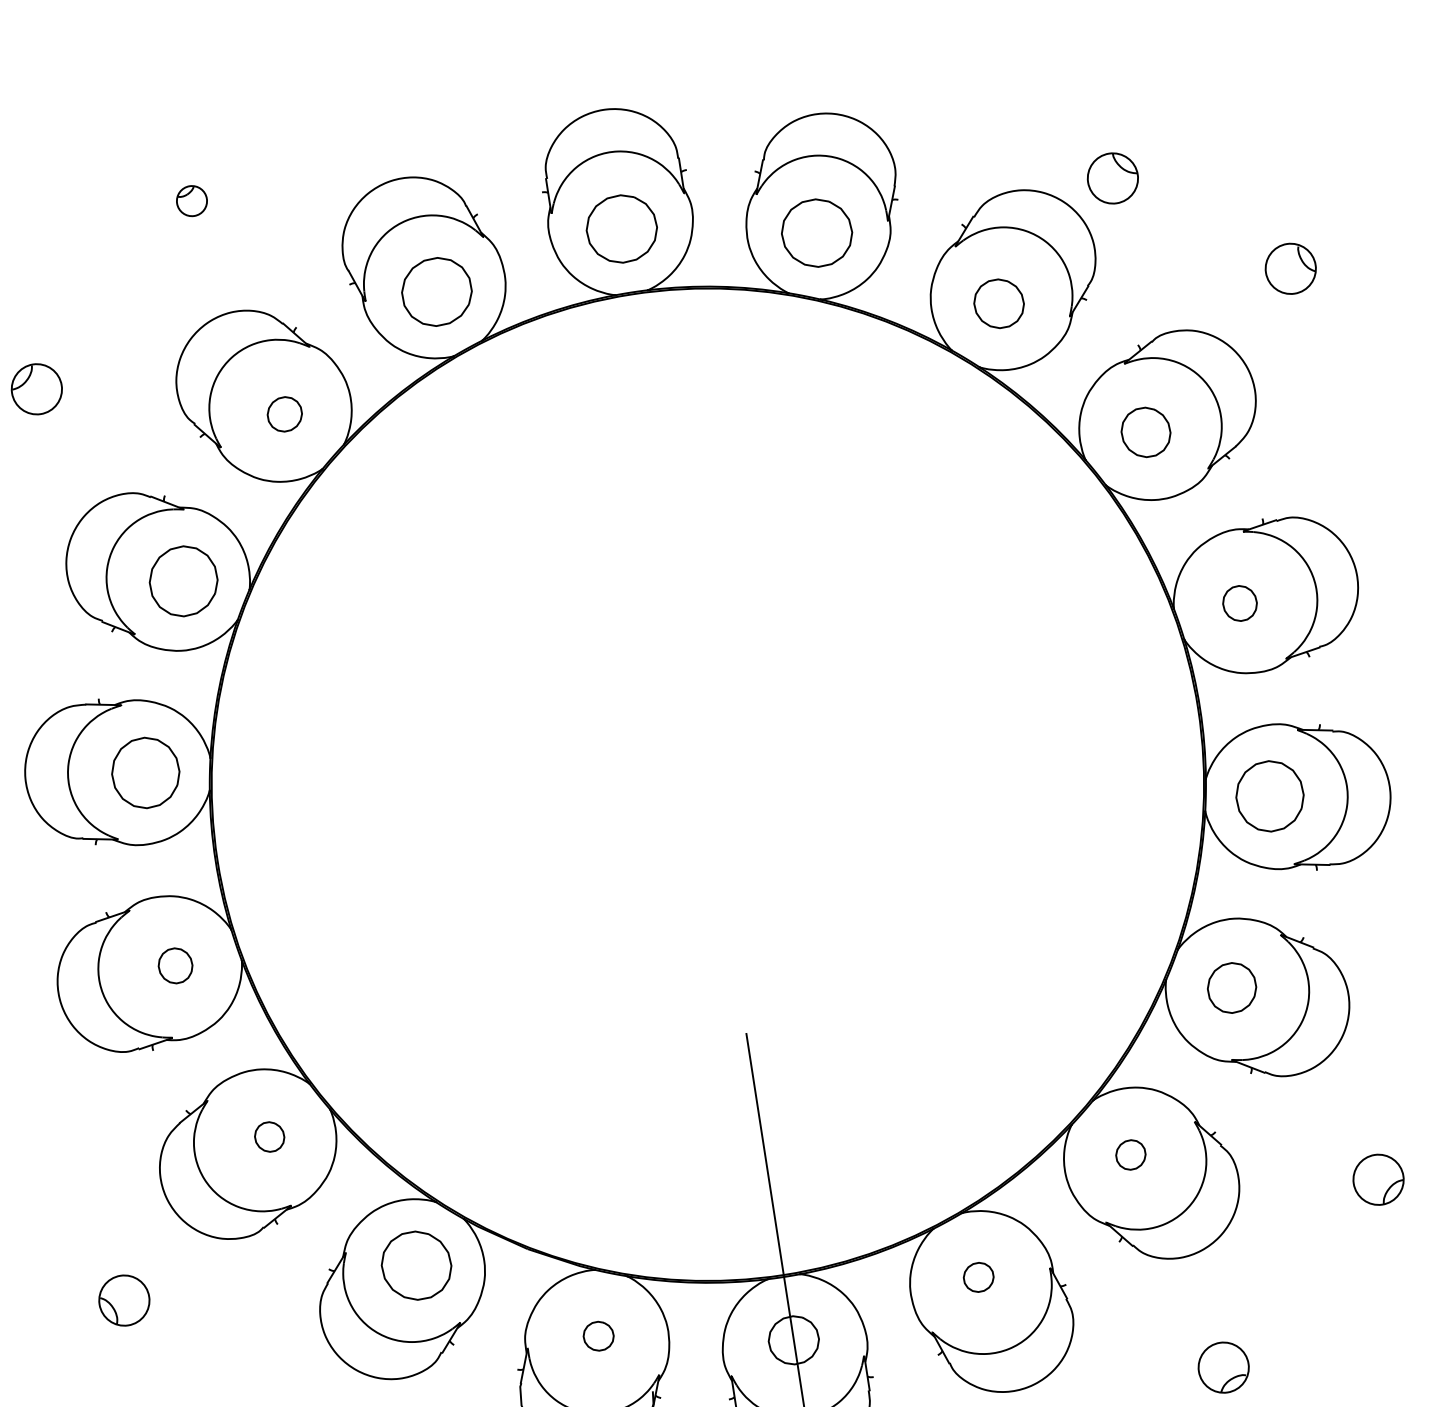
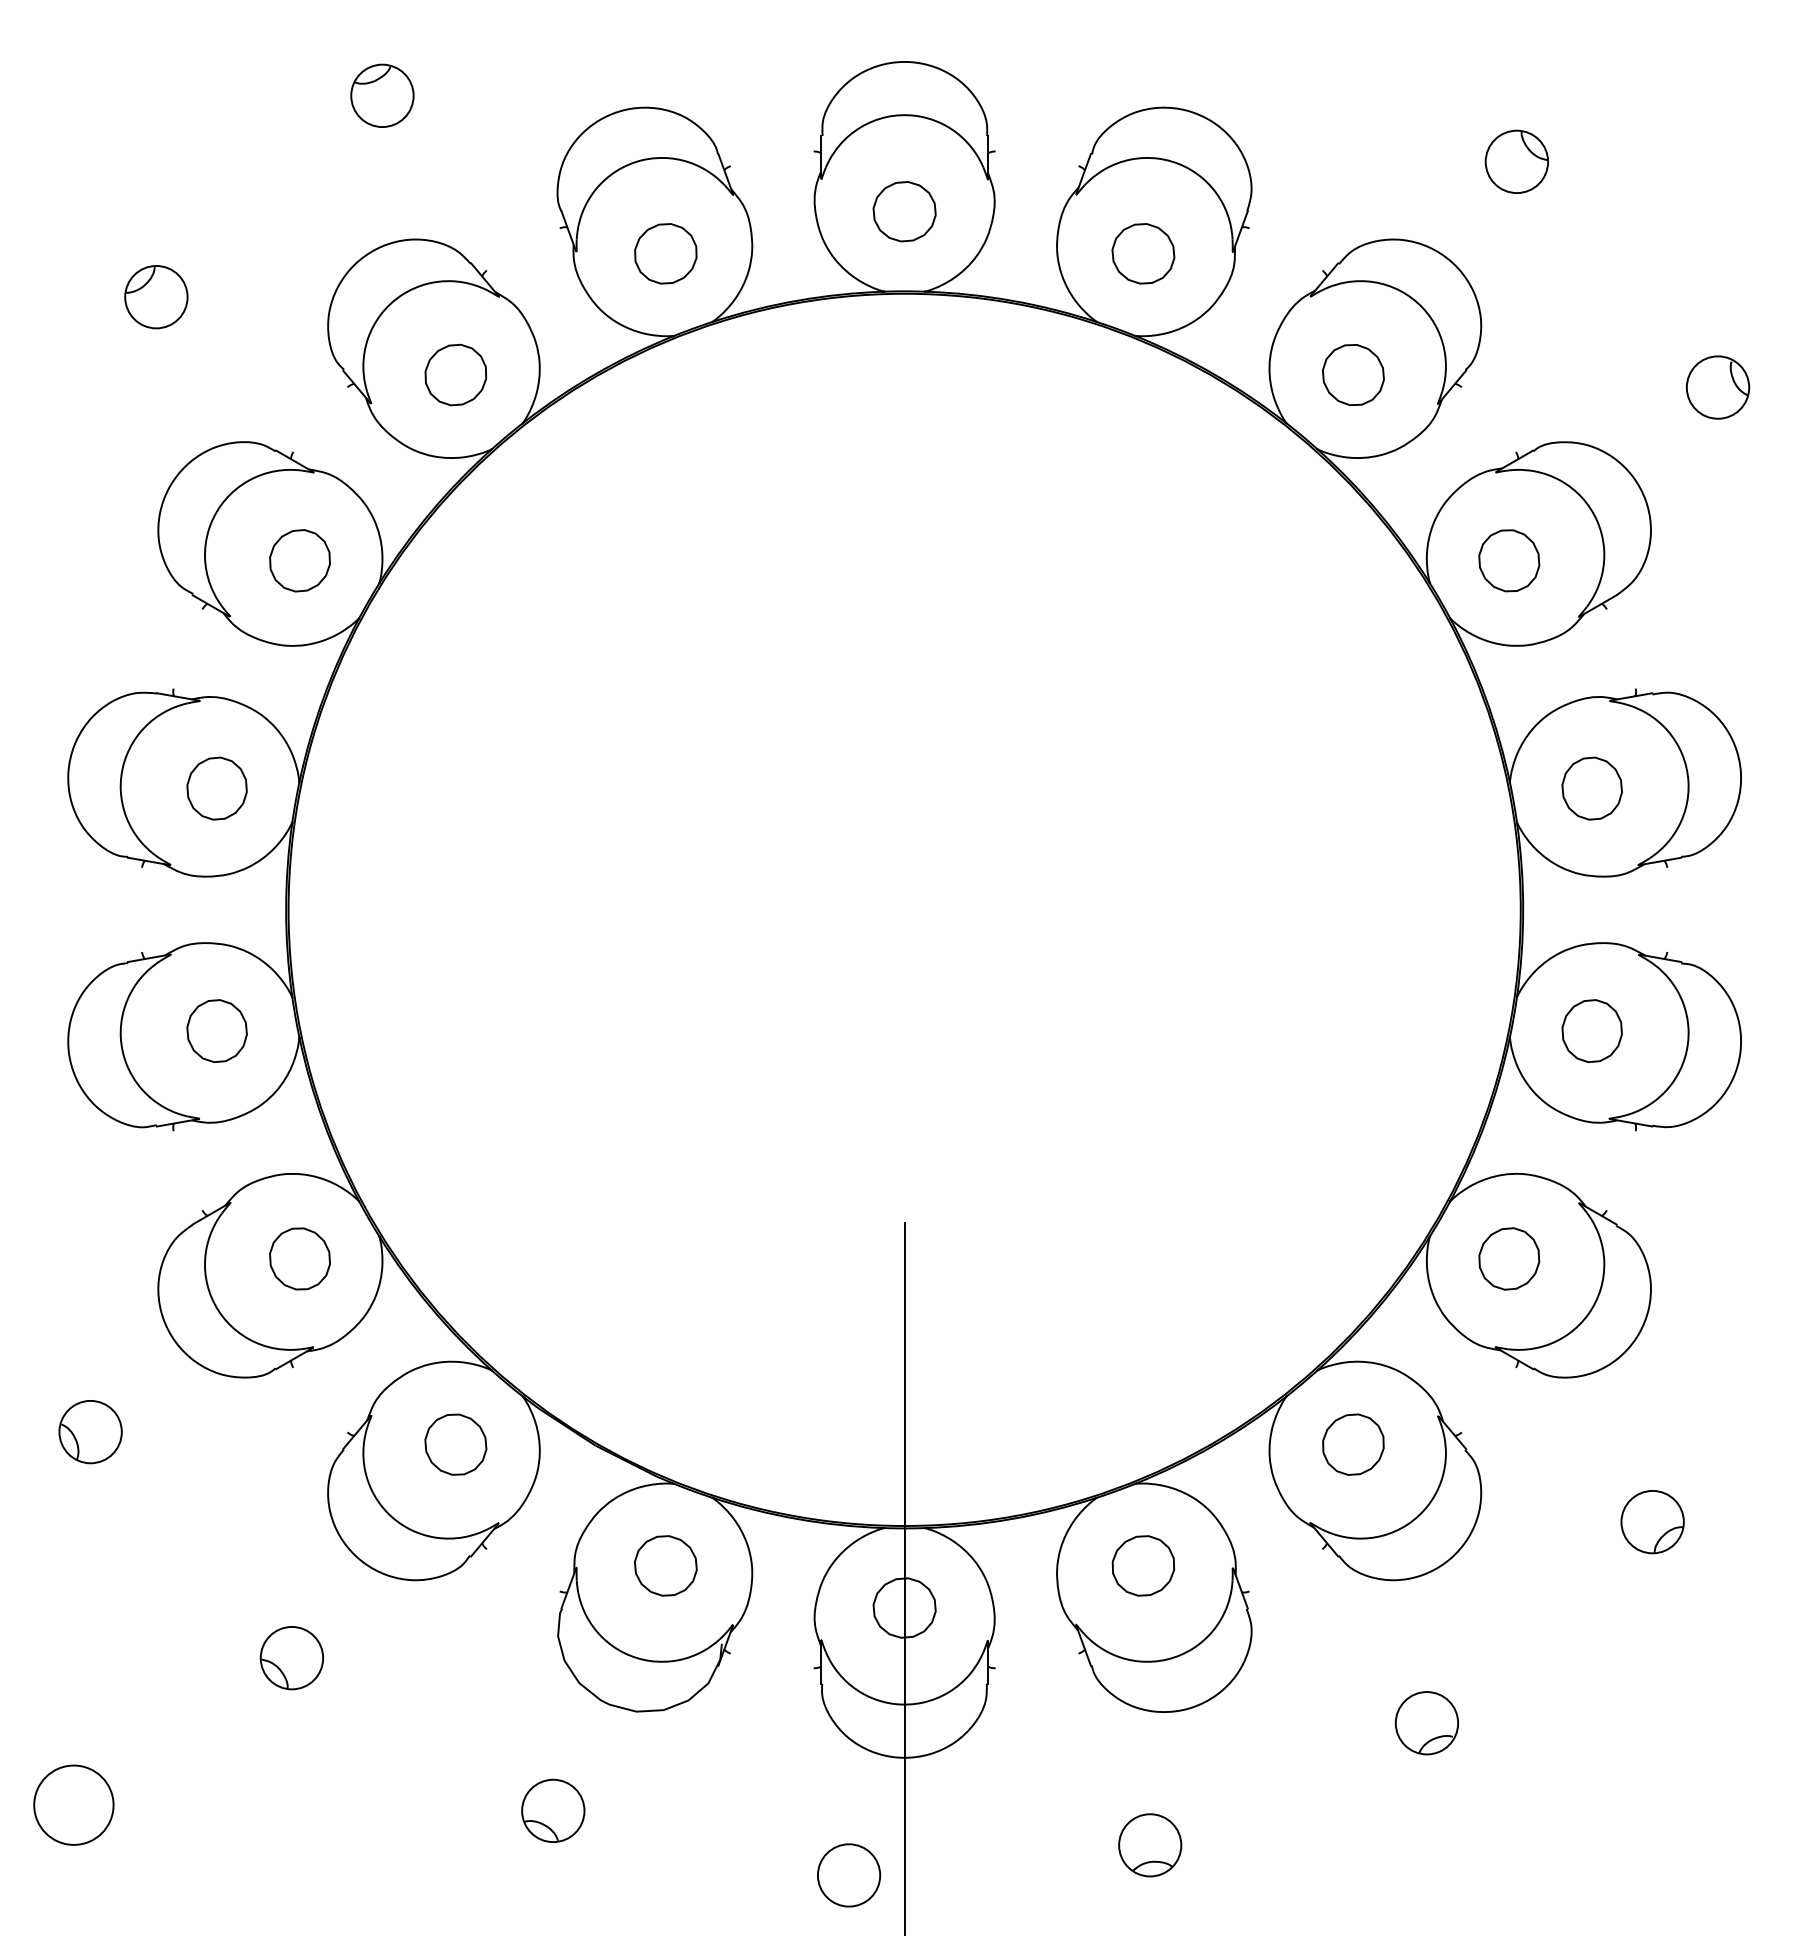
part: (1112, 178) -> (1516, 161), moved
part: (191, 200) -> (382, 95), size x1.67
part: (621, 228) -> (904, 211), size x0.71
part: (817, 232) -> (1143, 253), size x0.71
part: (436, 291) -> (665, 253), size x0.71
part: (284, 413) -> (455, 374), size x1.43
part: (183, 581) -> (299, 560), size x0.71
part: (1239, 603) -> (1591, 788), size x1.43
part: (145, 772) -> (216, 788), size x0.71
part: (1269, 796) -> (1591, 1031), size x0.71
part: (175, 965) -> (216, 1030), size x1.43
part: (269, 1136) -> (299, 1258), size x1.67
part: (1130, 1154) -> (1353, 1444), size x1.67
part: (416, 1265) -> (455, 1444), size x0.71
part: (978, 1277) -> (1143, 1565), size x1.67
part: (598, 1335) -> (665, 1565), size x1.67

